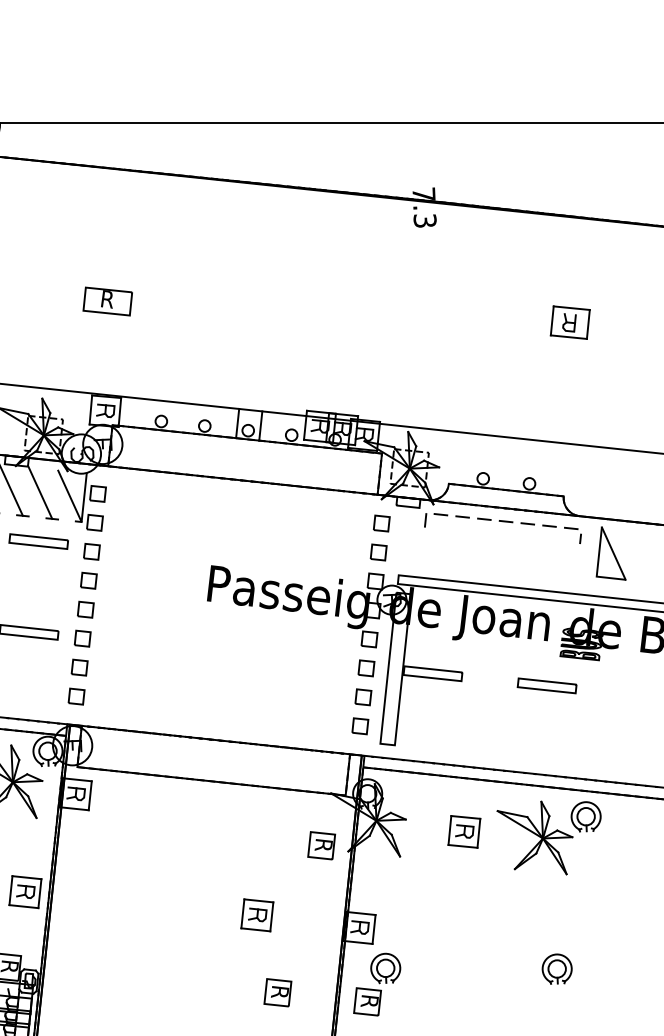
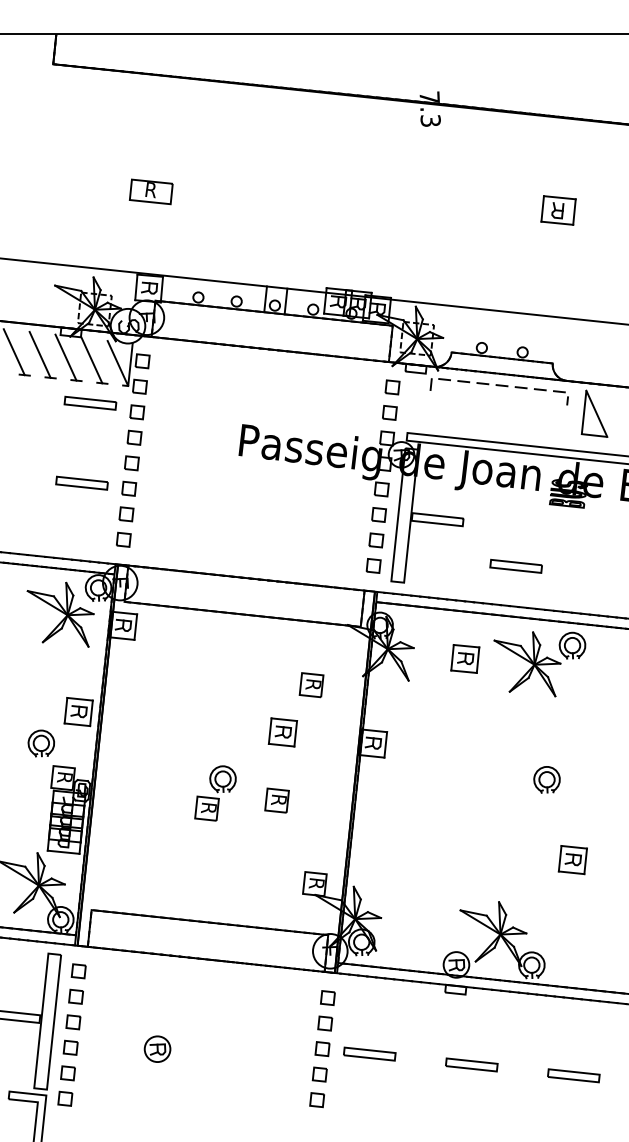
part: (546, 684) -> (515, 565), moved
part: (321, 846) -> (311, 685), moved
part: (377, 984) -> (215, 793), moved
part: (277, 992) -> (276, 800), moved

